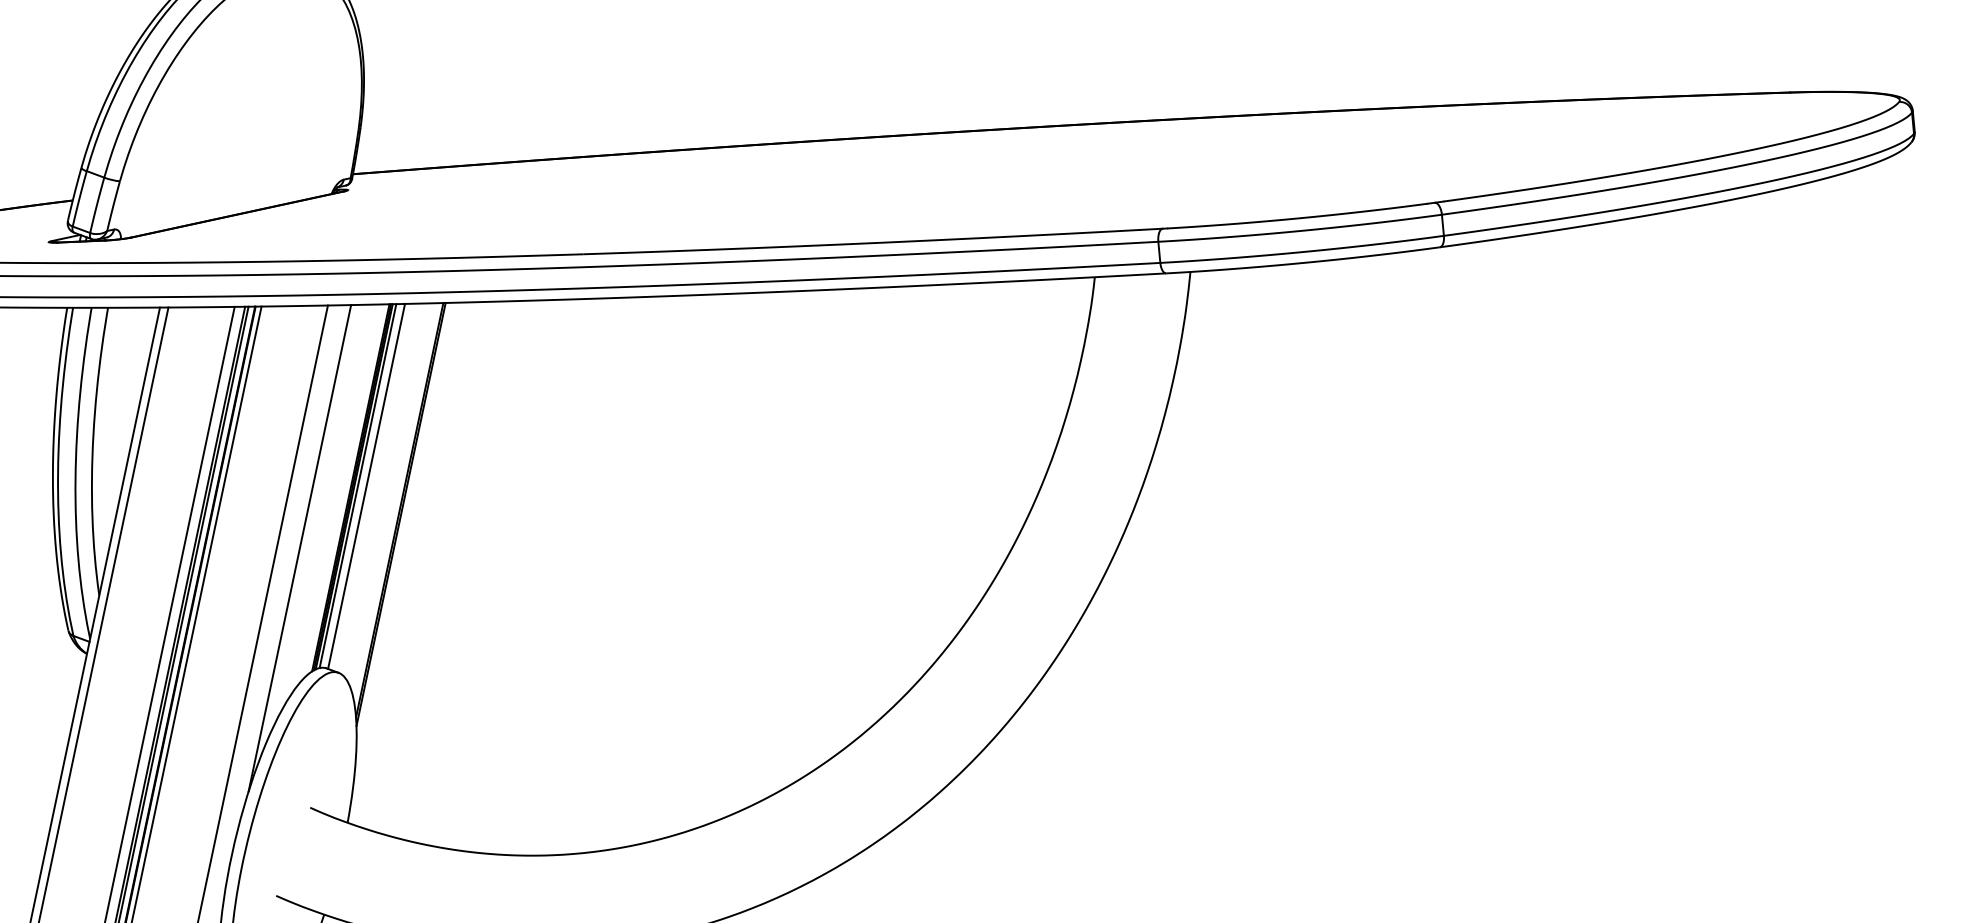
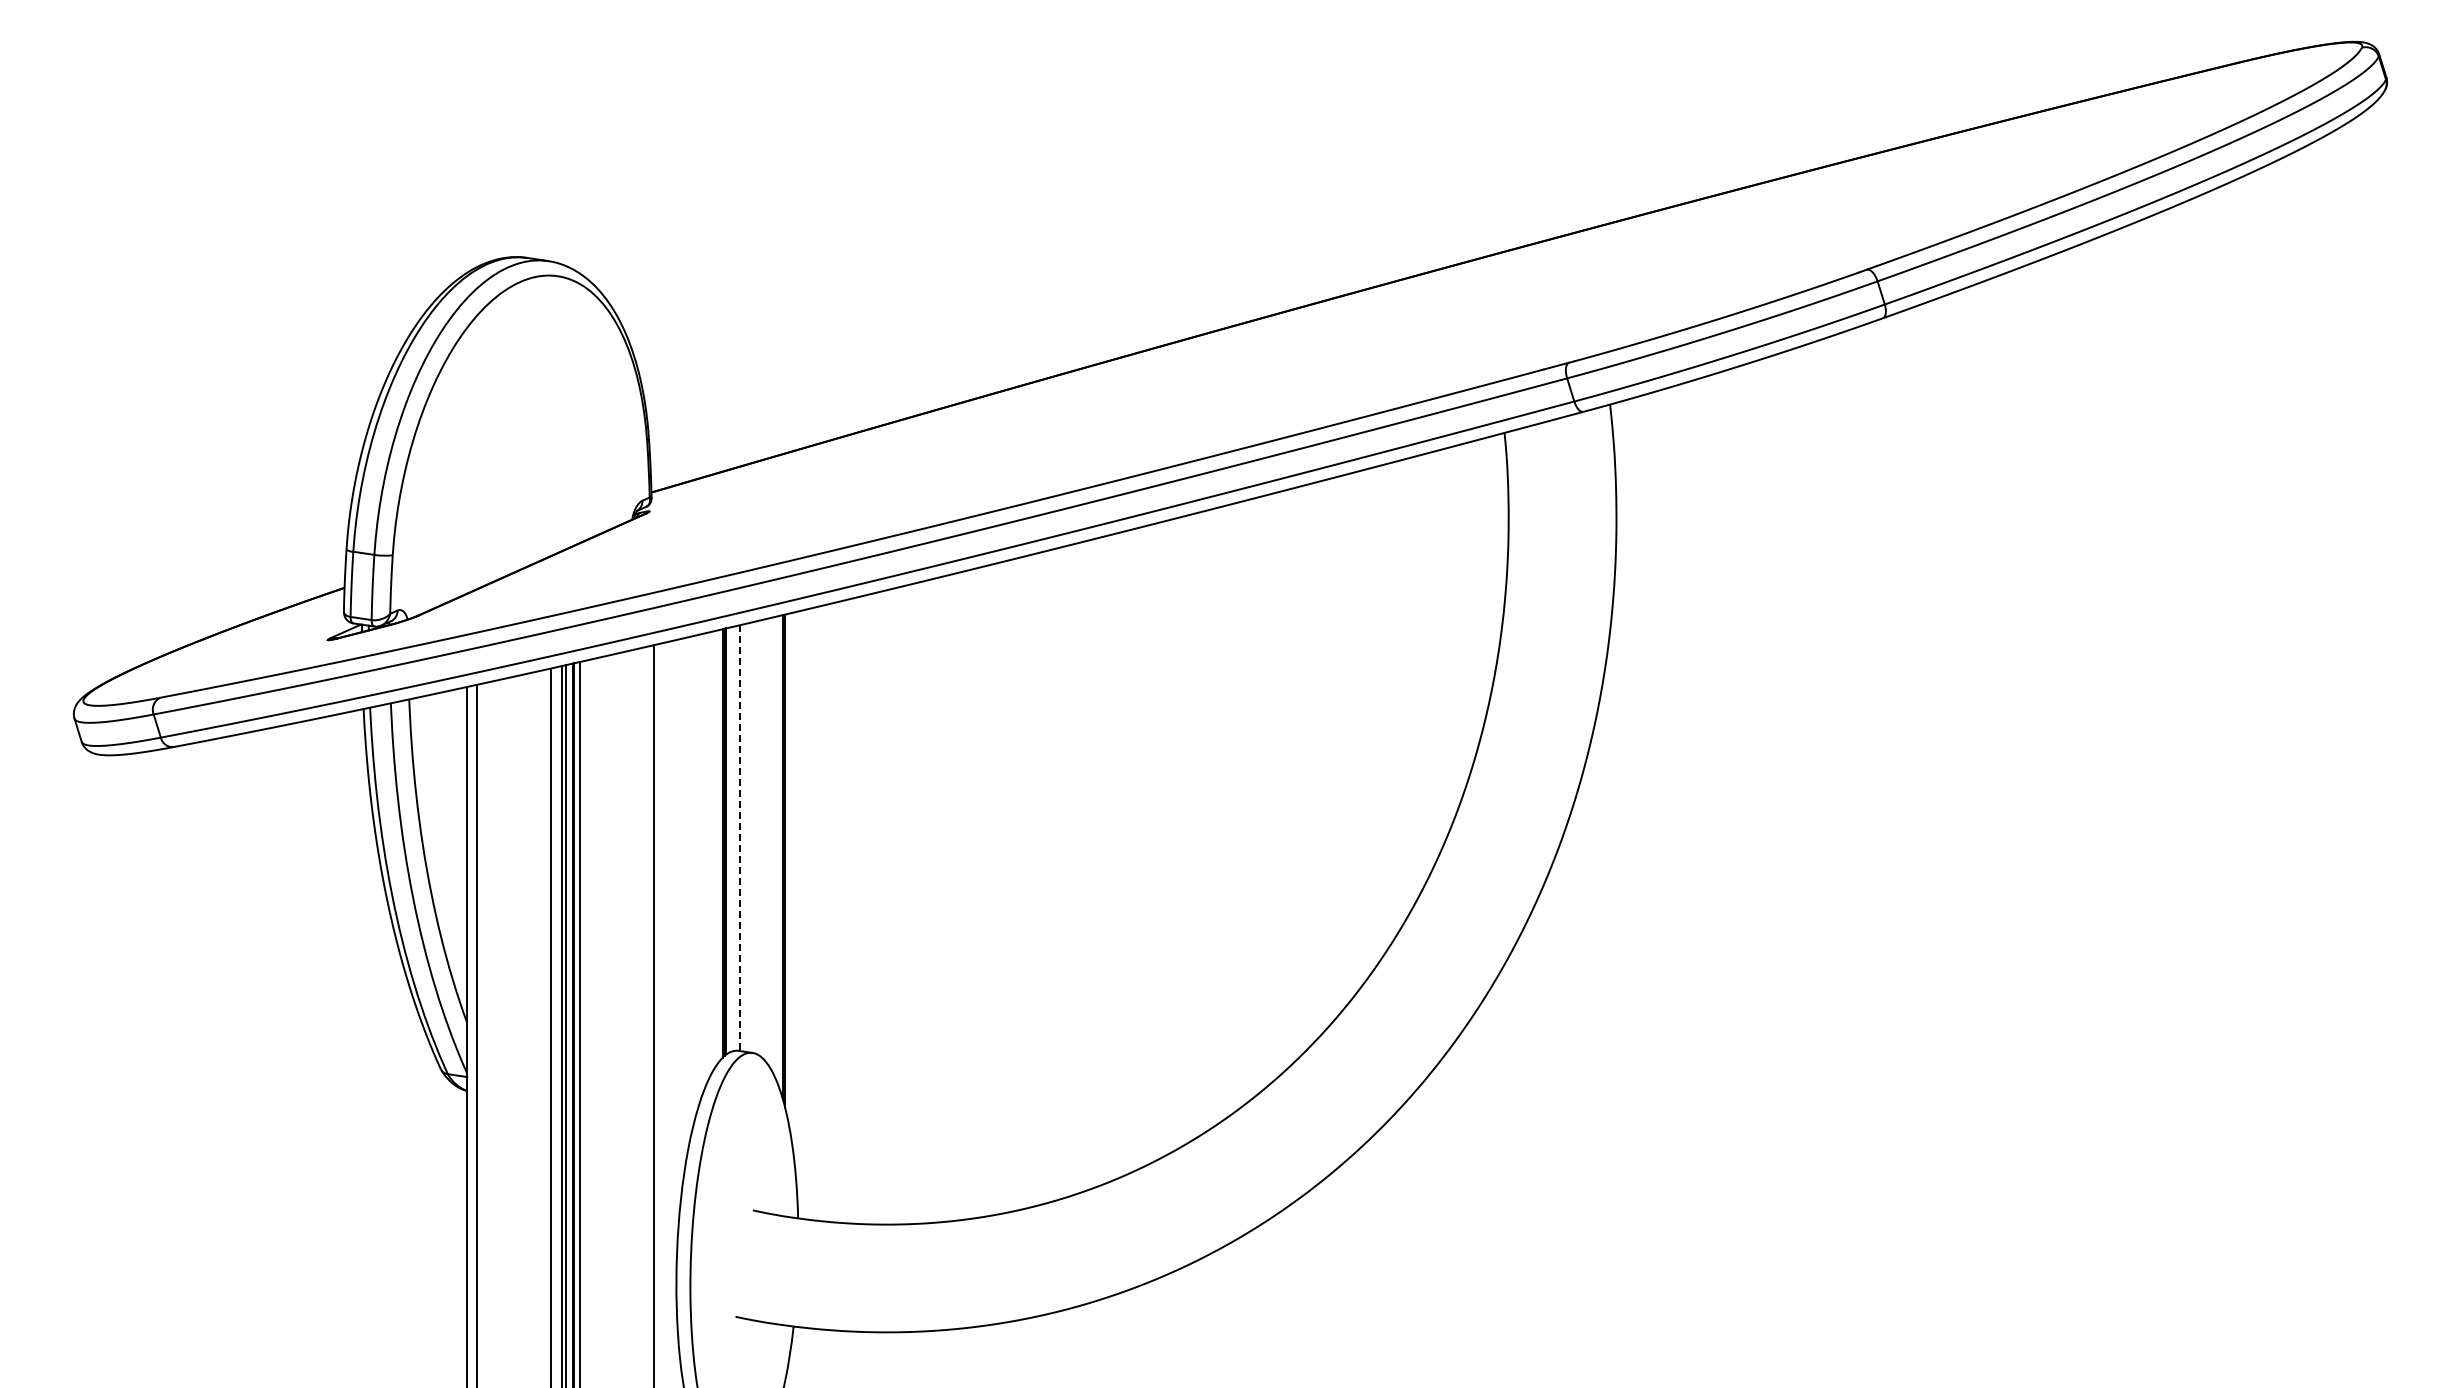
line: (358, 485) -> (730, 839), removed
line: (366, 486) -> (740, 838), solid -> dashed
line: (300, 547) -> (680, 922), removed

